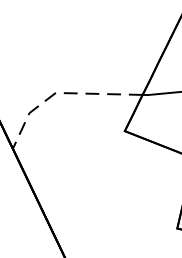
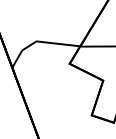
line: (59, 92) -> (38, 41), dashed -> solid

